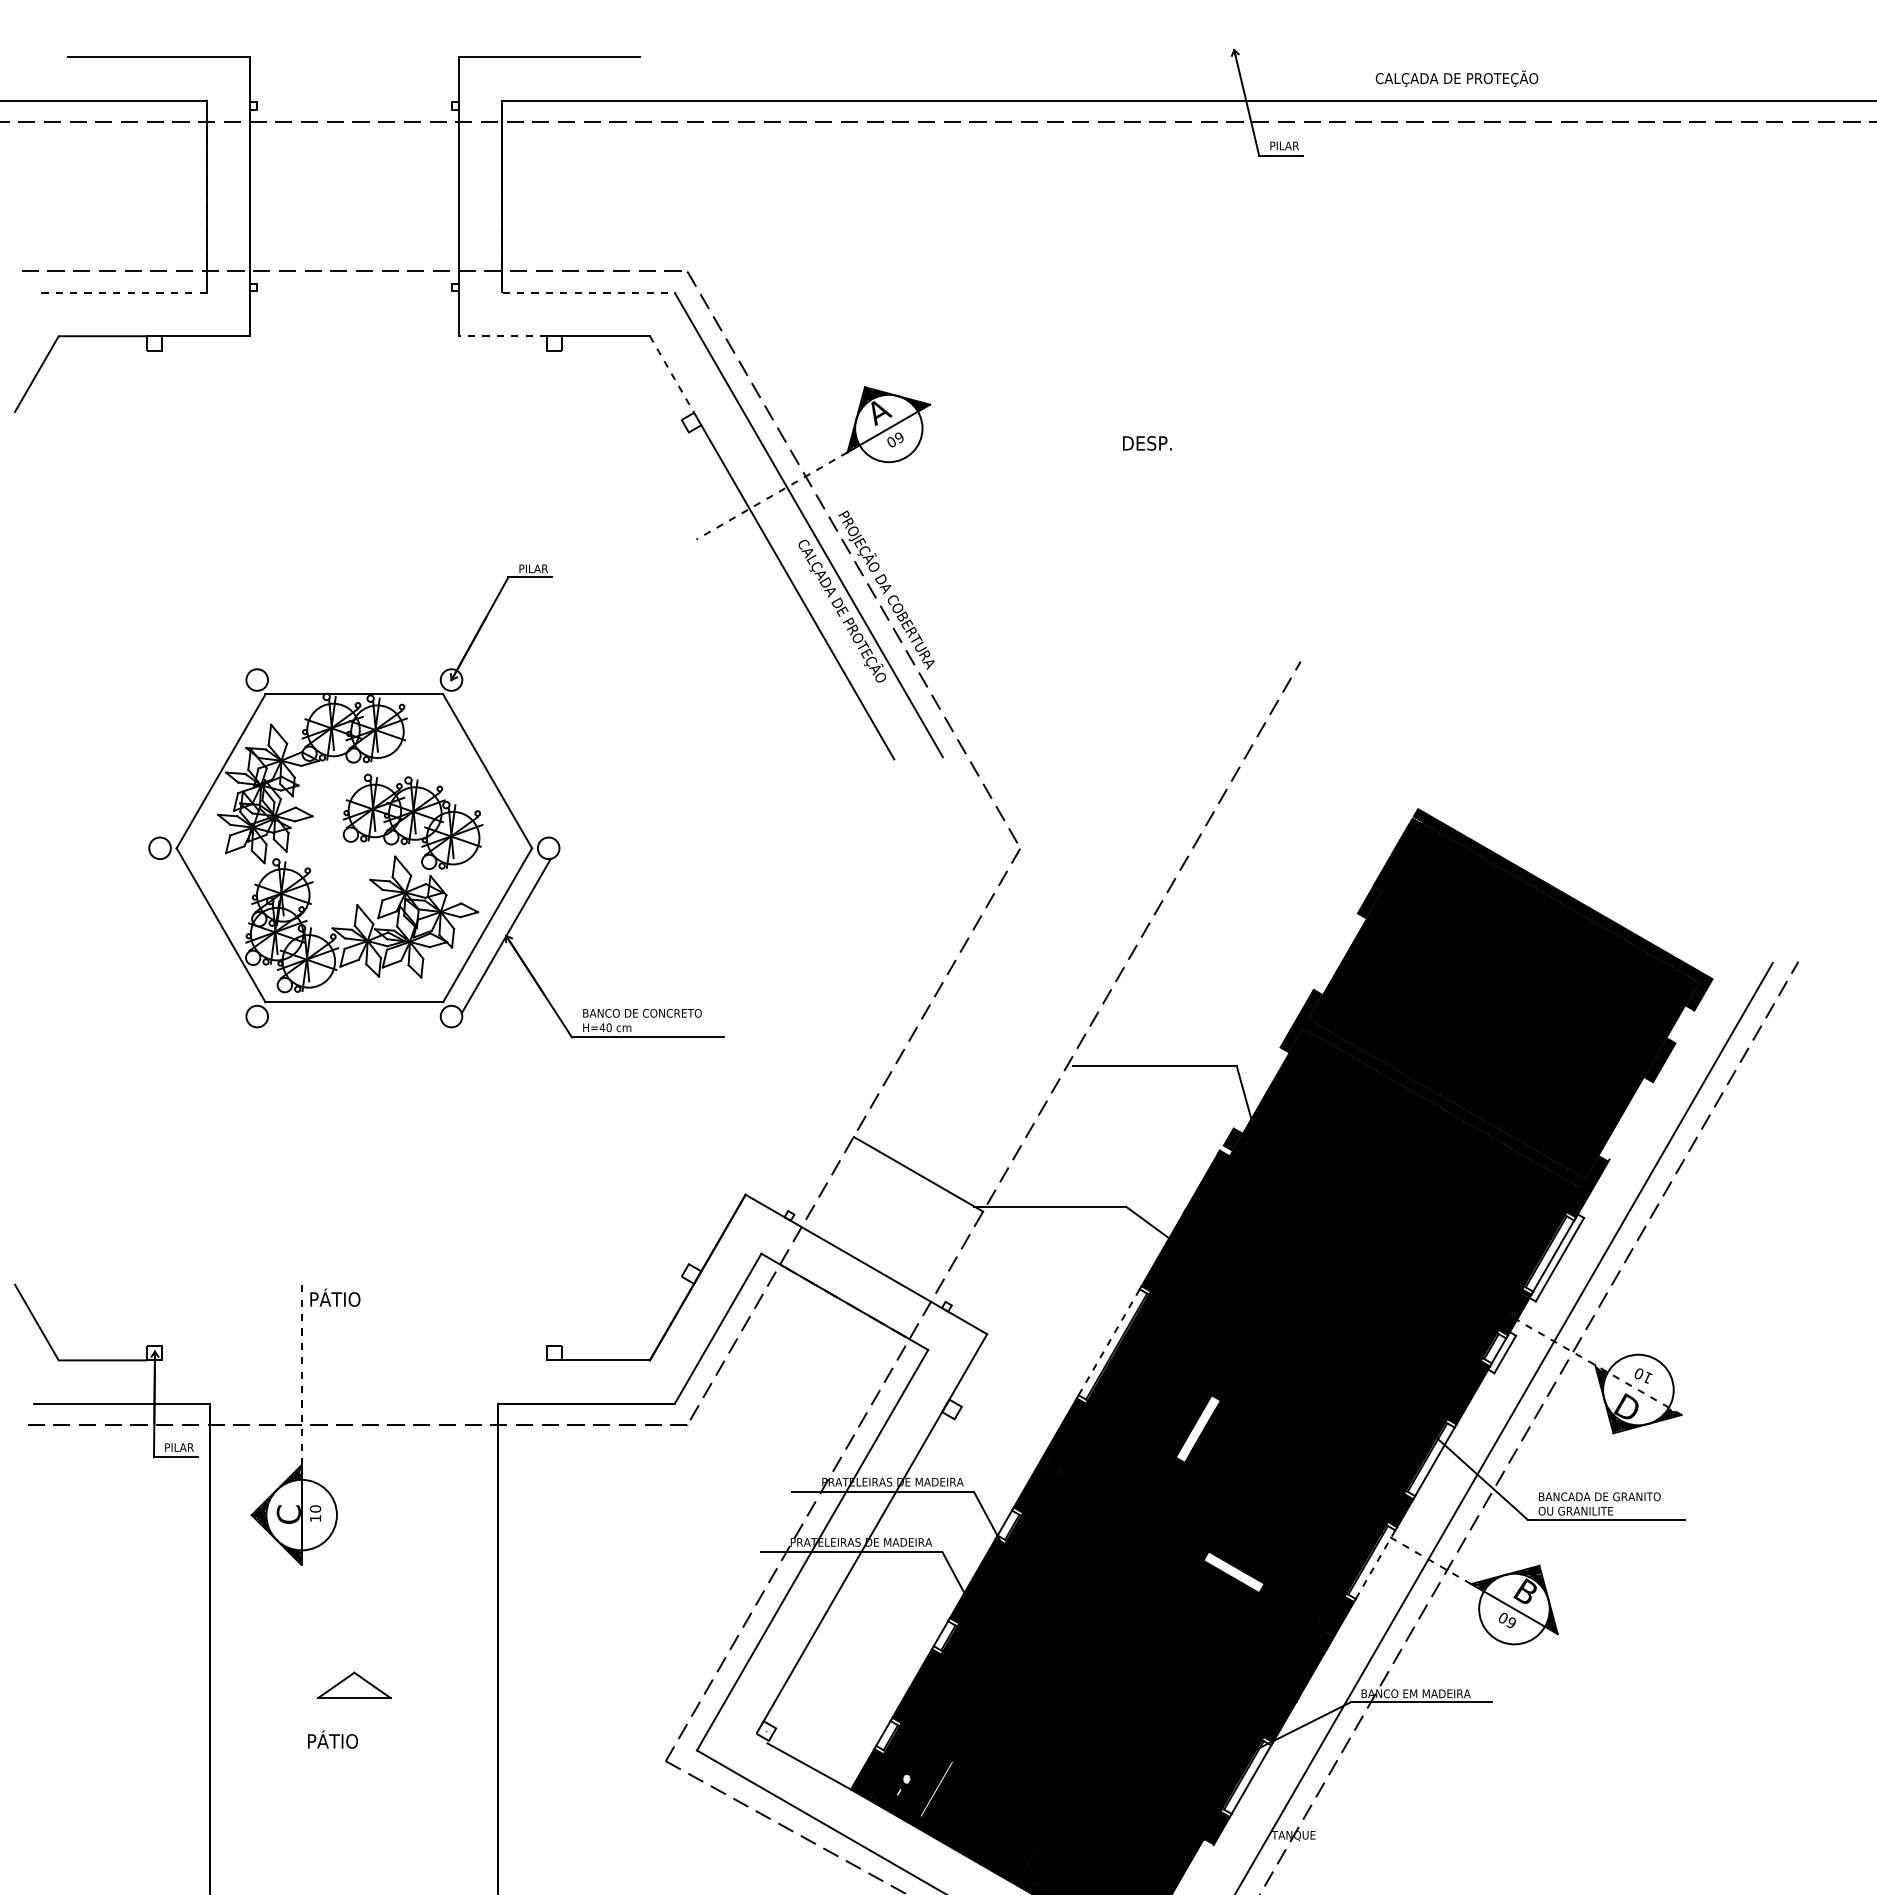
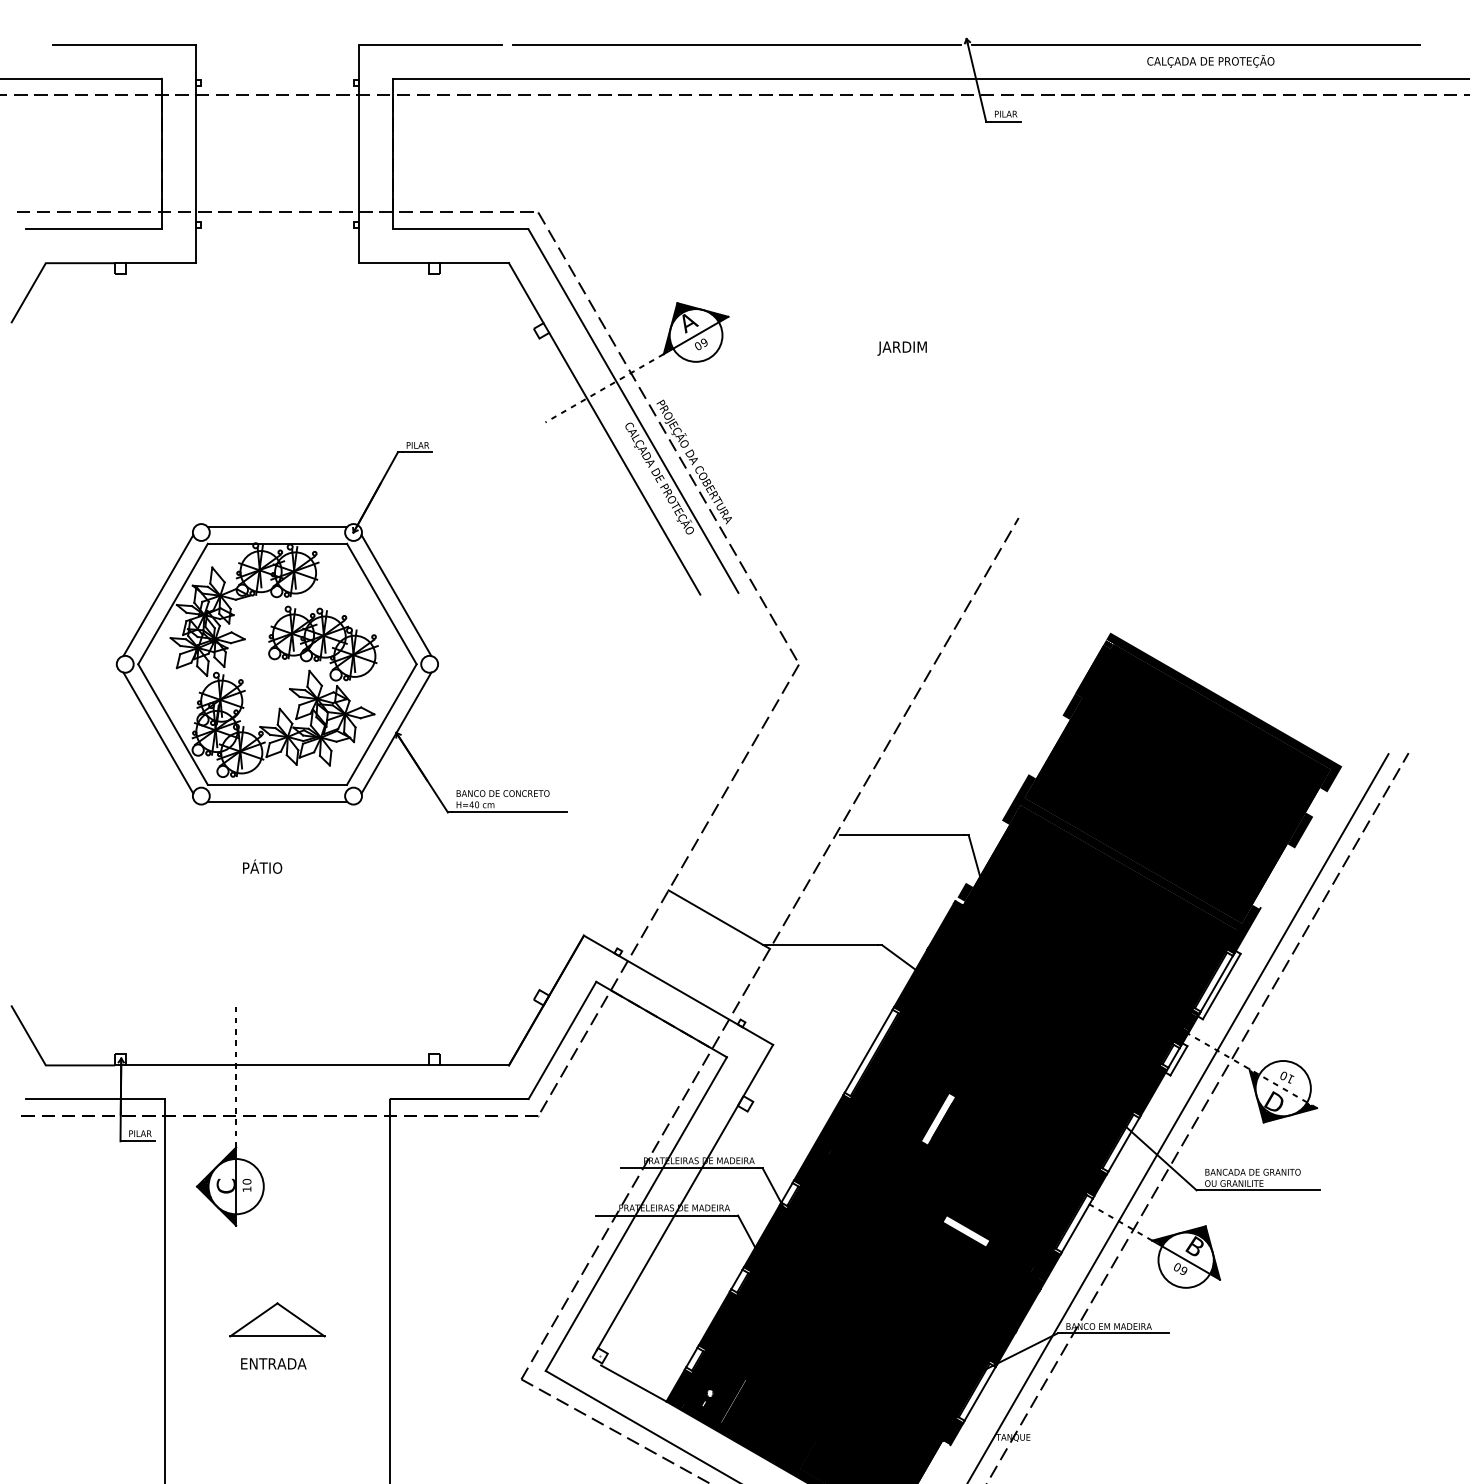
line: (940, 57) -> (736, 44), added
line: (1527, 57) -> (1196, 44), added
text: (1456, 78) -> (1210, 61), moved
line: (120, 293) -> (94, 229), dashed -> solid
line: (588, 293) -> (460, 229), dashed -> solid
line: (503, 336) -> (394, 263), dashed -> solid
line: (672, 374) -> (526, 293), dashed -> solid
text: (1151, 445) -> (901, 348), DESP. -> JARDIM
line: (354, 672) -> (277, 526), added
line: (201, 760) -> (157, 595), added
line: (505, 760) -> (395, 595), added
line: (201, 935) -> (157, 732), added
line: (354, 1023) -> (277, 801), added
text: (335, 1297) -> (262, 866), moved
line: (1109, 1341) -> (868, 1050), dashed -> solid
line: (354, 1360) -> (277, 1065), added
line: (1375, 1564) -> (1077, 1225), dashed -> solid
part: (354, 1685) -> (277, 1320), size x1.67
text: (350, 1739) -> (274, 1362), PÁTIO -> ENTRADA

